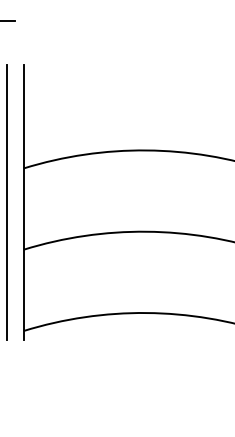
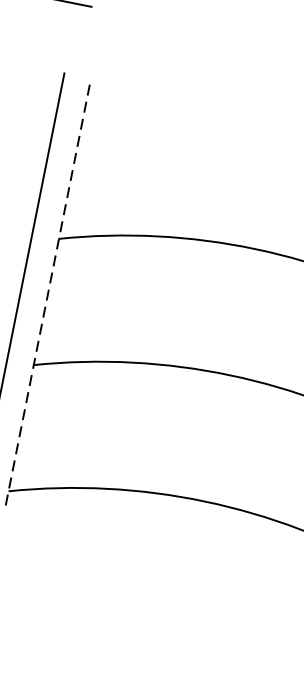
line: (23, 202) -> (47, 291), solid -> dashed

